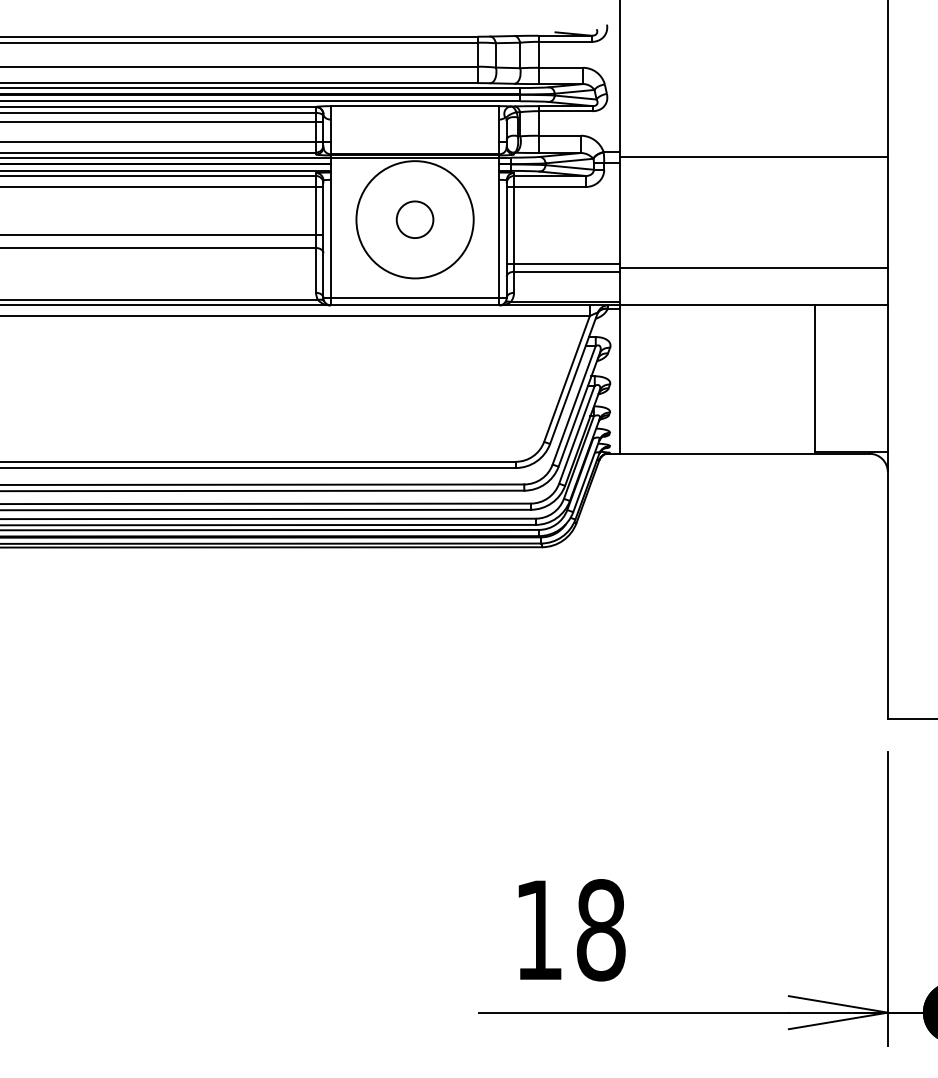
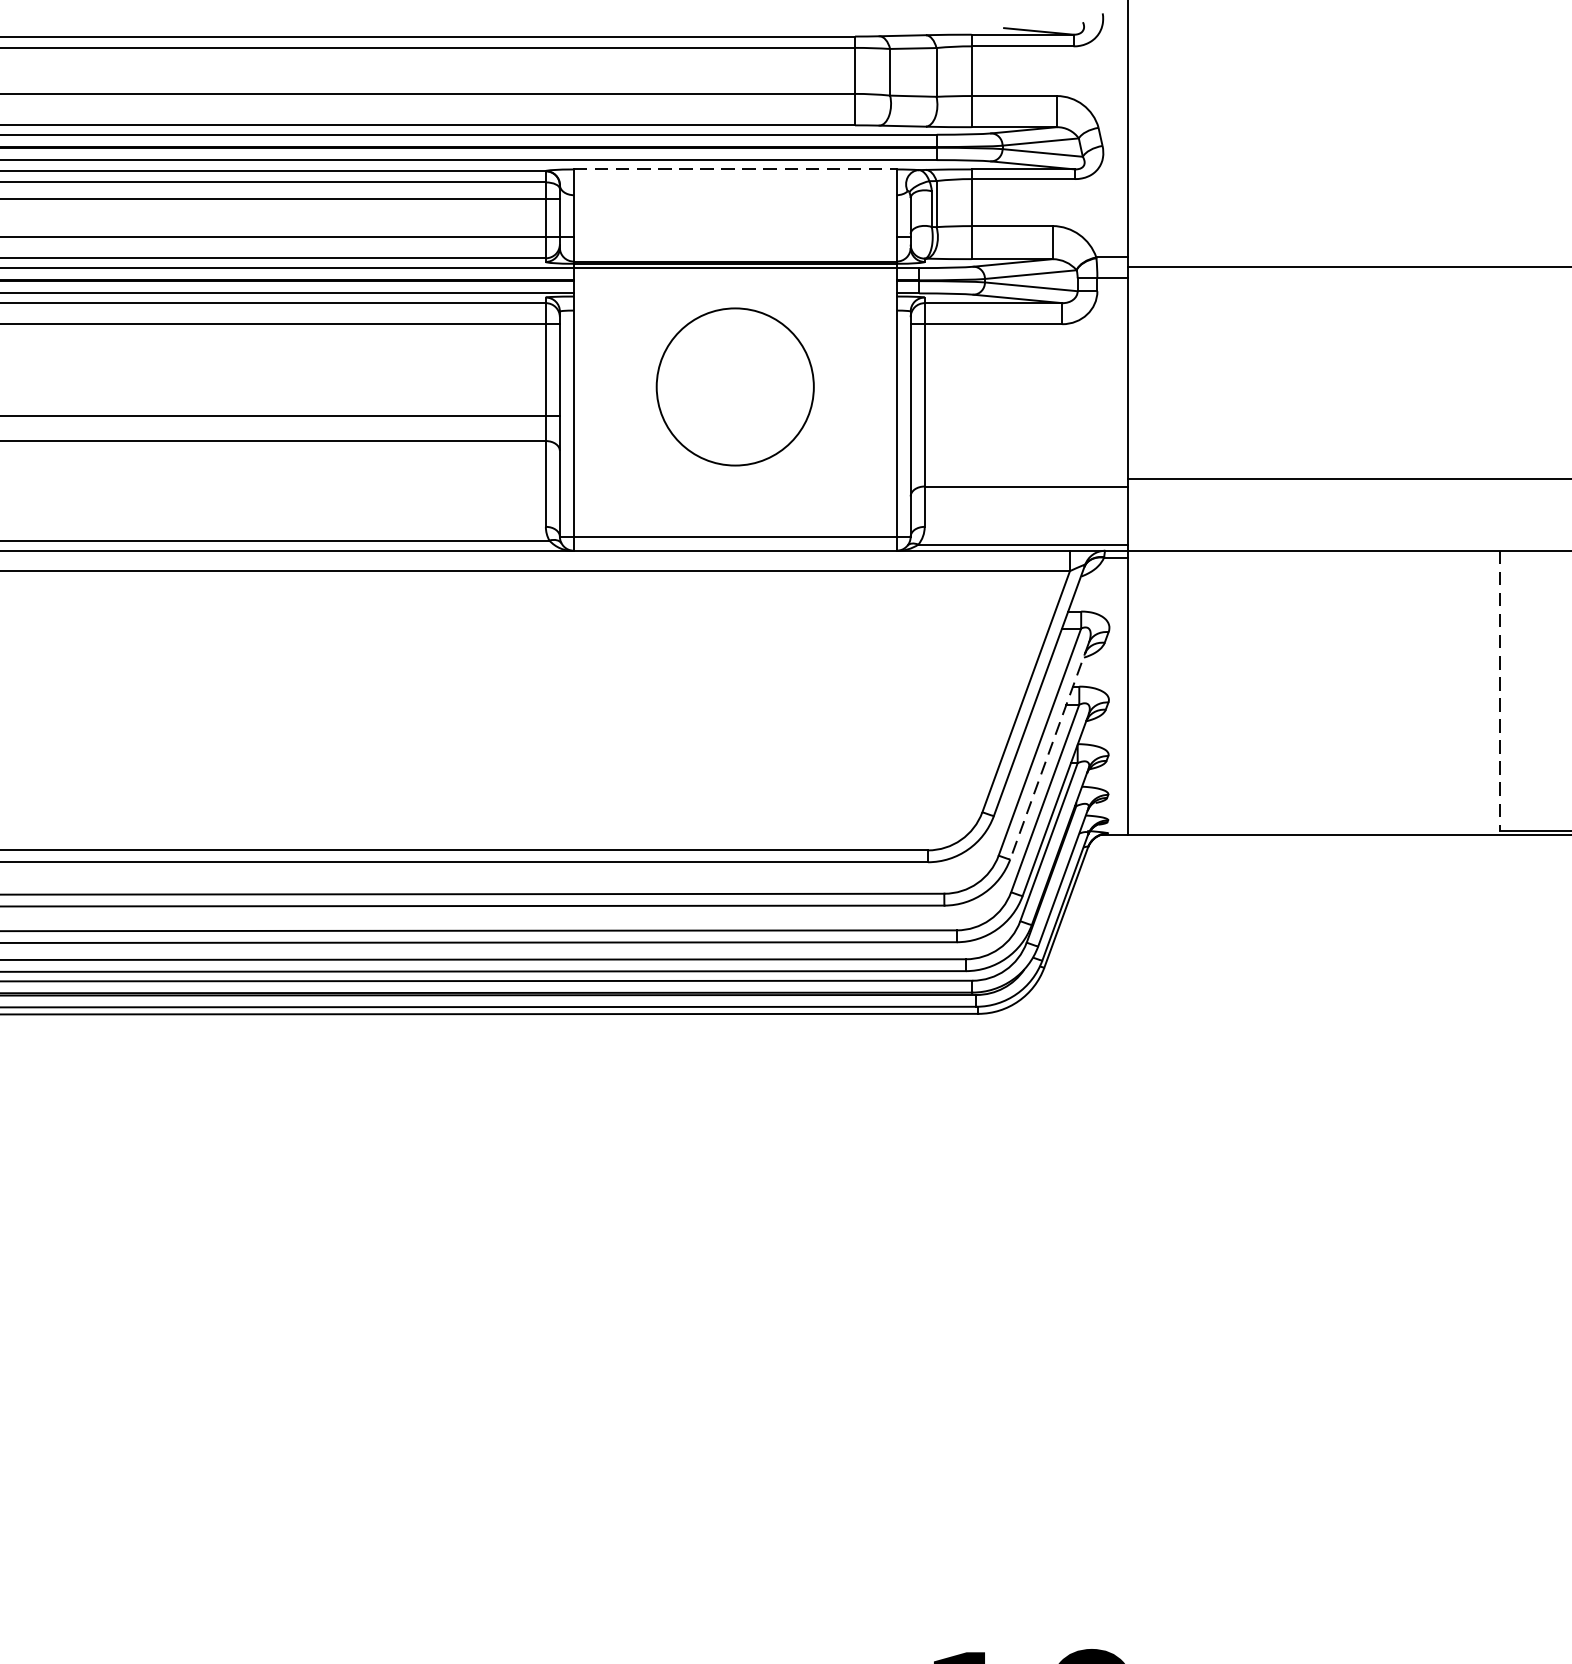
line: (415, 106) -> (736, 170), solid -> dashed
circle: (414, 219) -> (734, 386), removed
circle: (414, 219) -> (734, 386), size x0.7
line: (563, 264) -> (1019, 472), removed
line: (814, 379) -> (1499, 692), solid -> dashed
line: (579, 410) -> (1050, 752), solid -> dashed

